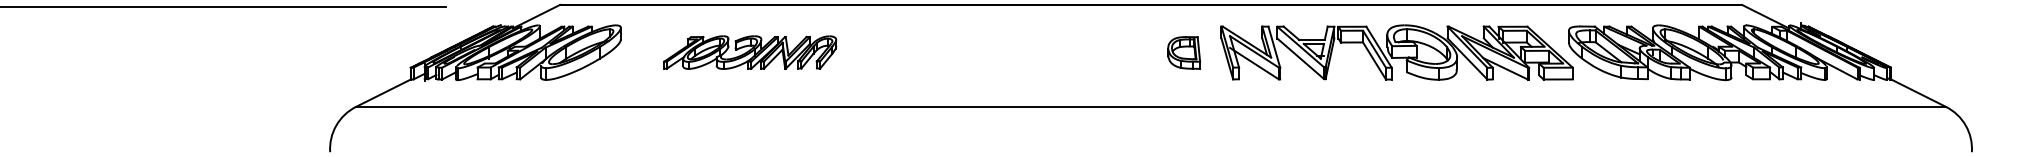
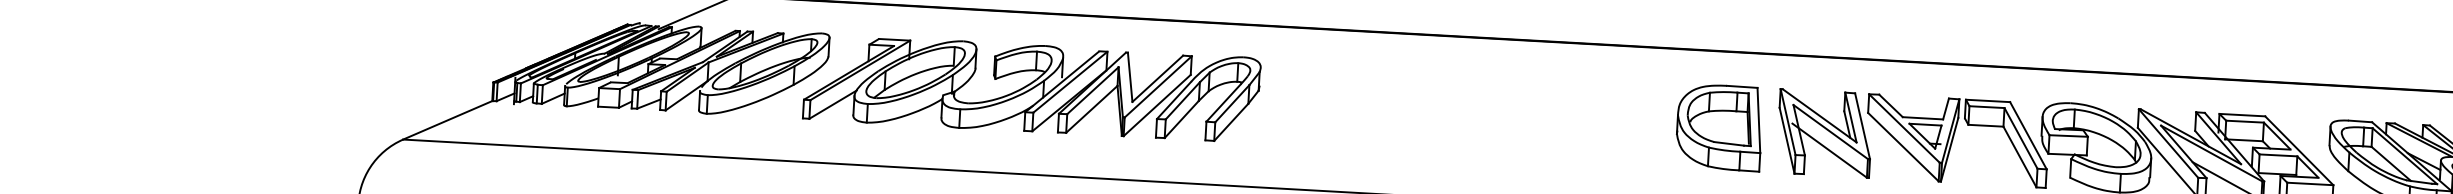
part: (750, 52) -> (1032, 88), size x1.67
part: (1183, 52) -> (1718, 126), size x1.67

